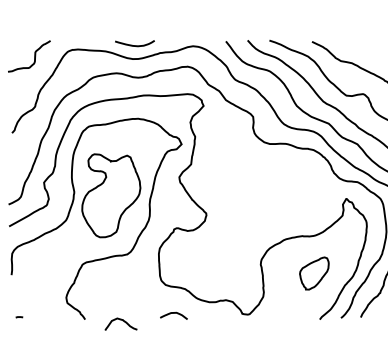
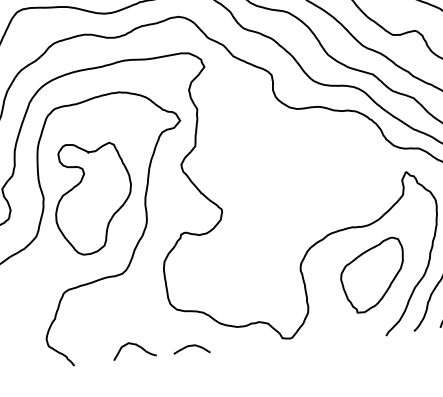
part: (314, 273) -> (373, 275), size x1.67
curve: (122, 321) -> (135, 346), moved

